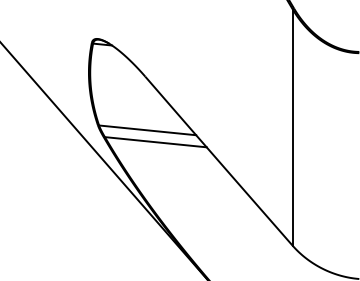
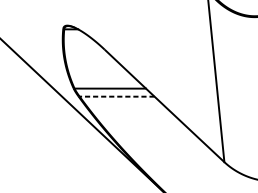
line: (155, 142) -> (116, 96), solid -> dashed

